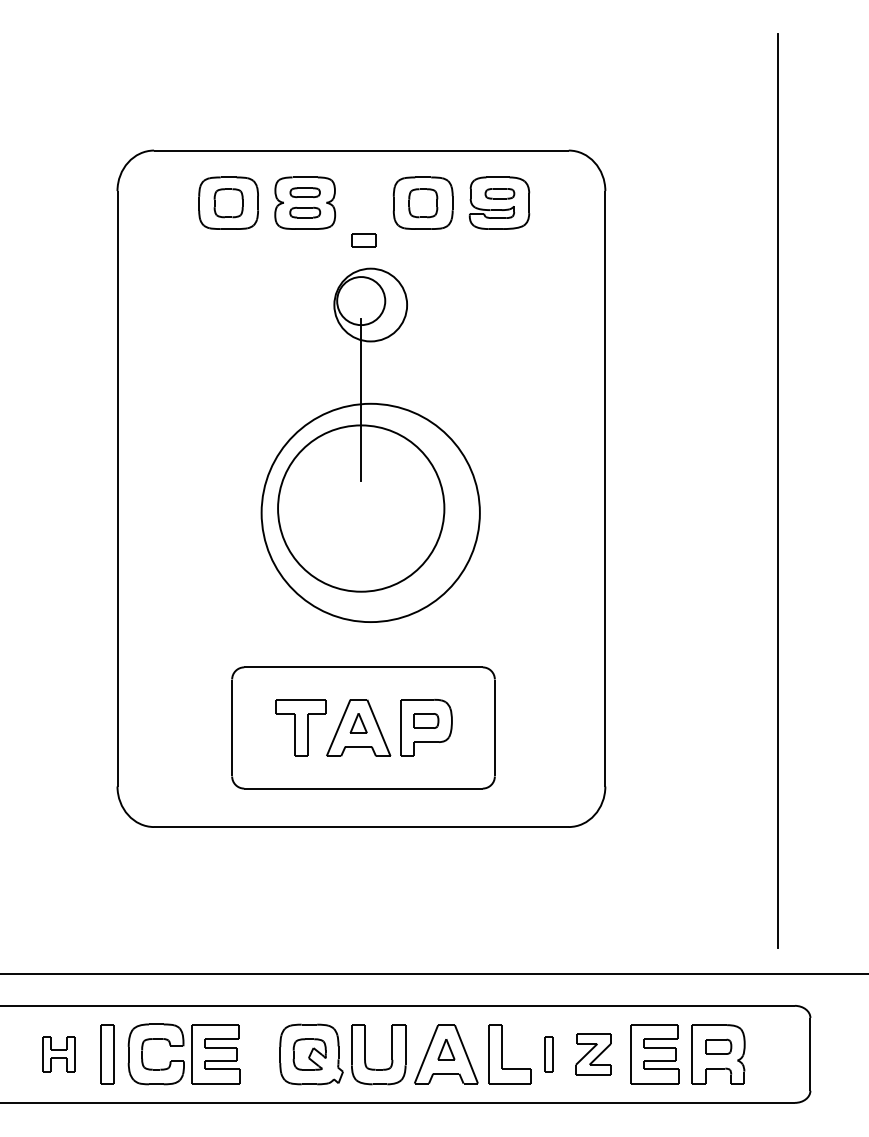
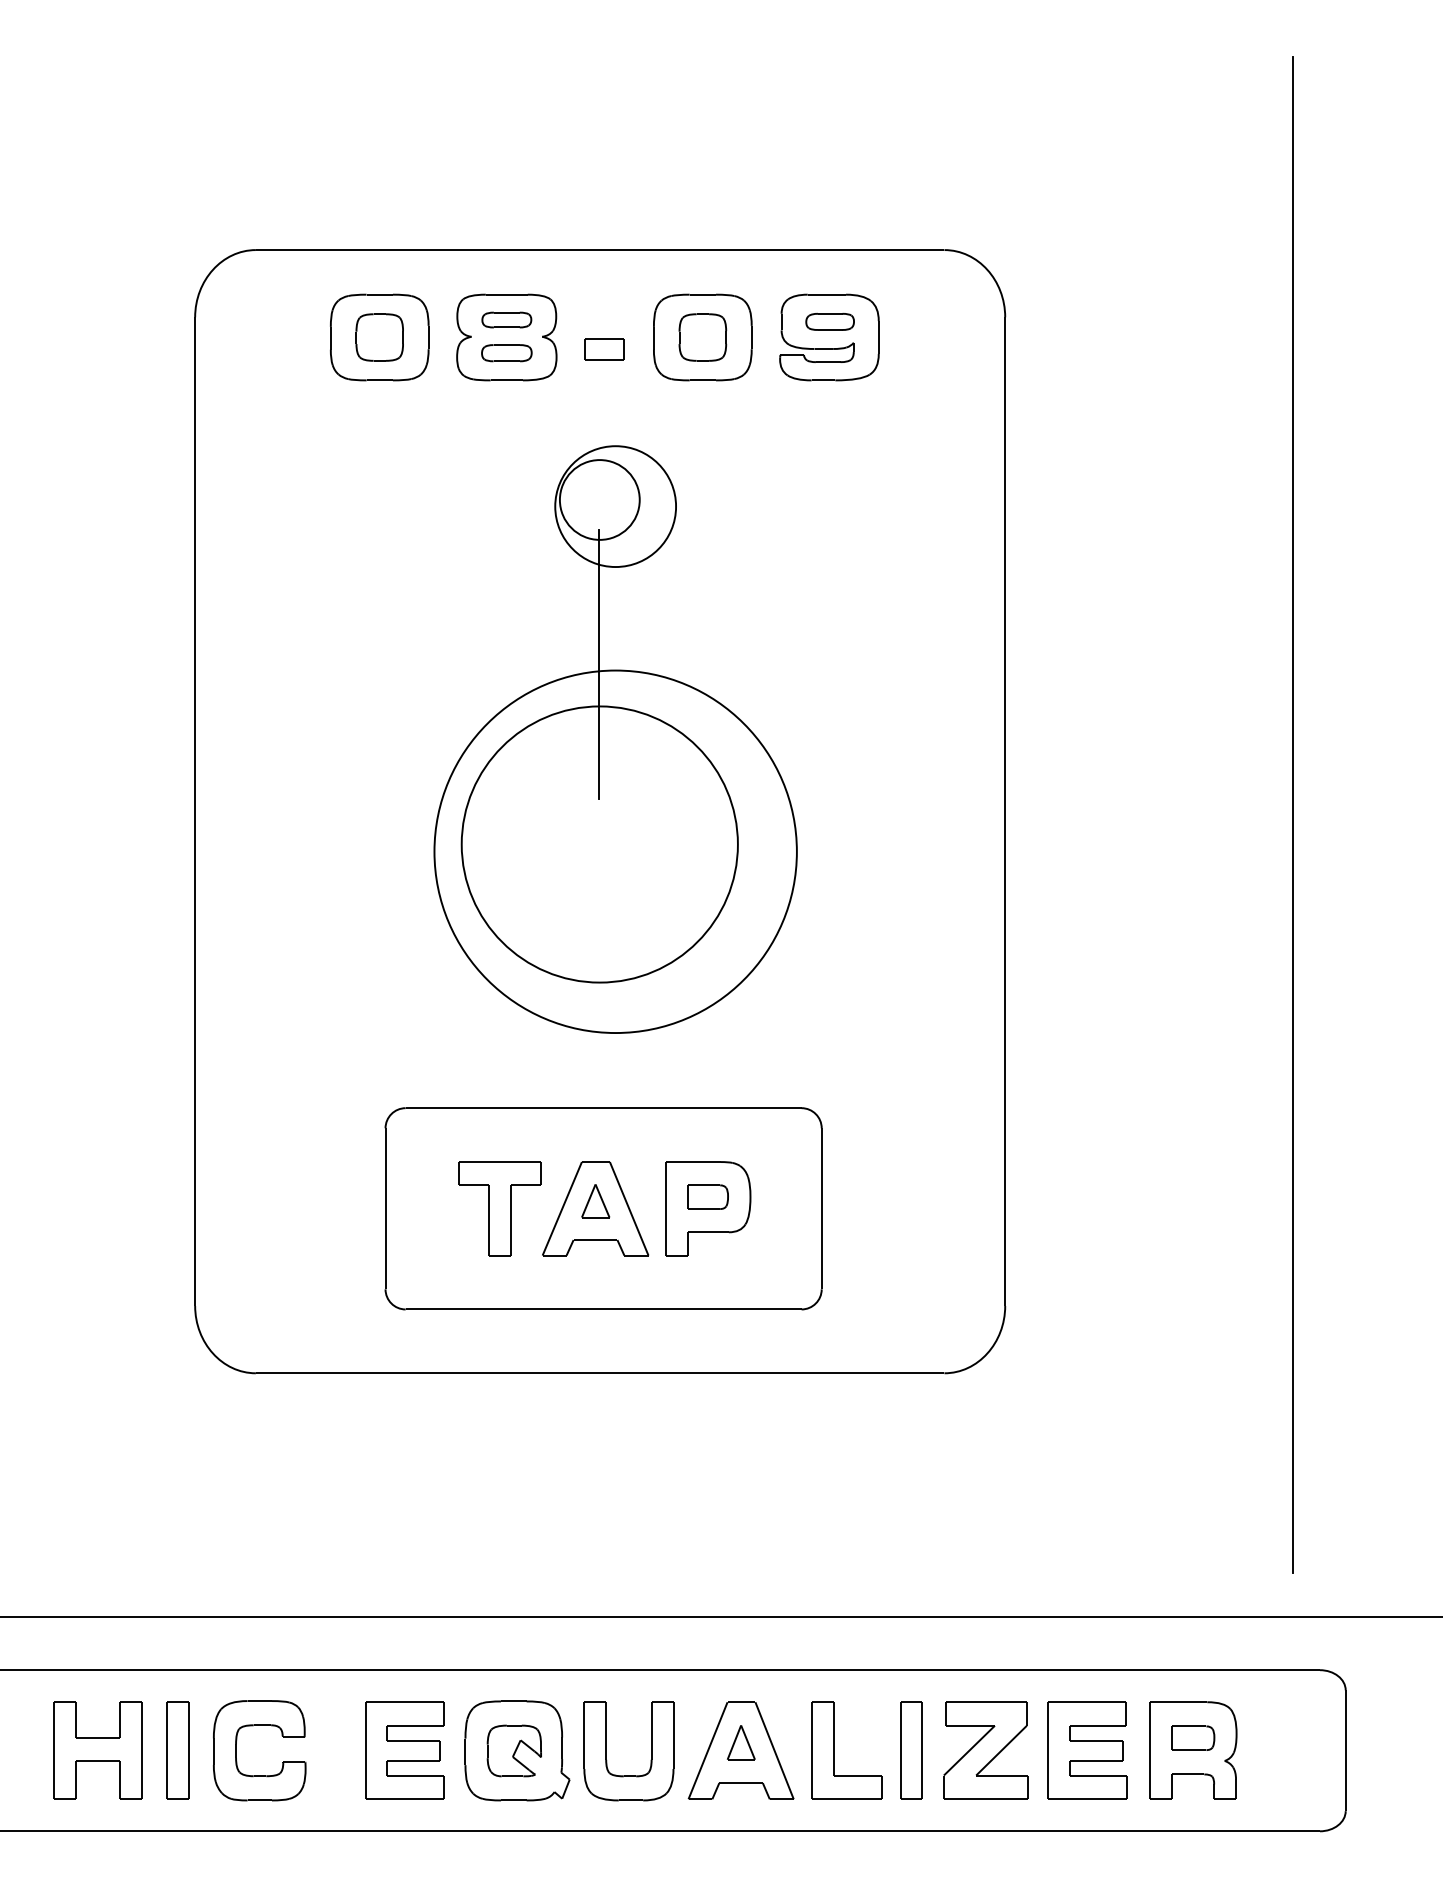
part: (363, 240) -> (603, 349), moved
part: (58, 1054) -> (97, 1750), size x1.67
part: (215, 1054) -> (404, 1750), moved
part: (548, 1054) -> (910, 1750), size x1.67
part: (593, 1054) -> (985, 1750), size x1.43

